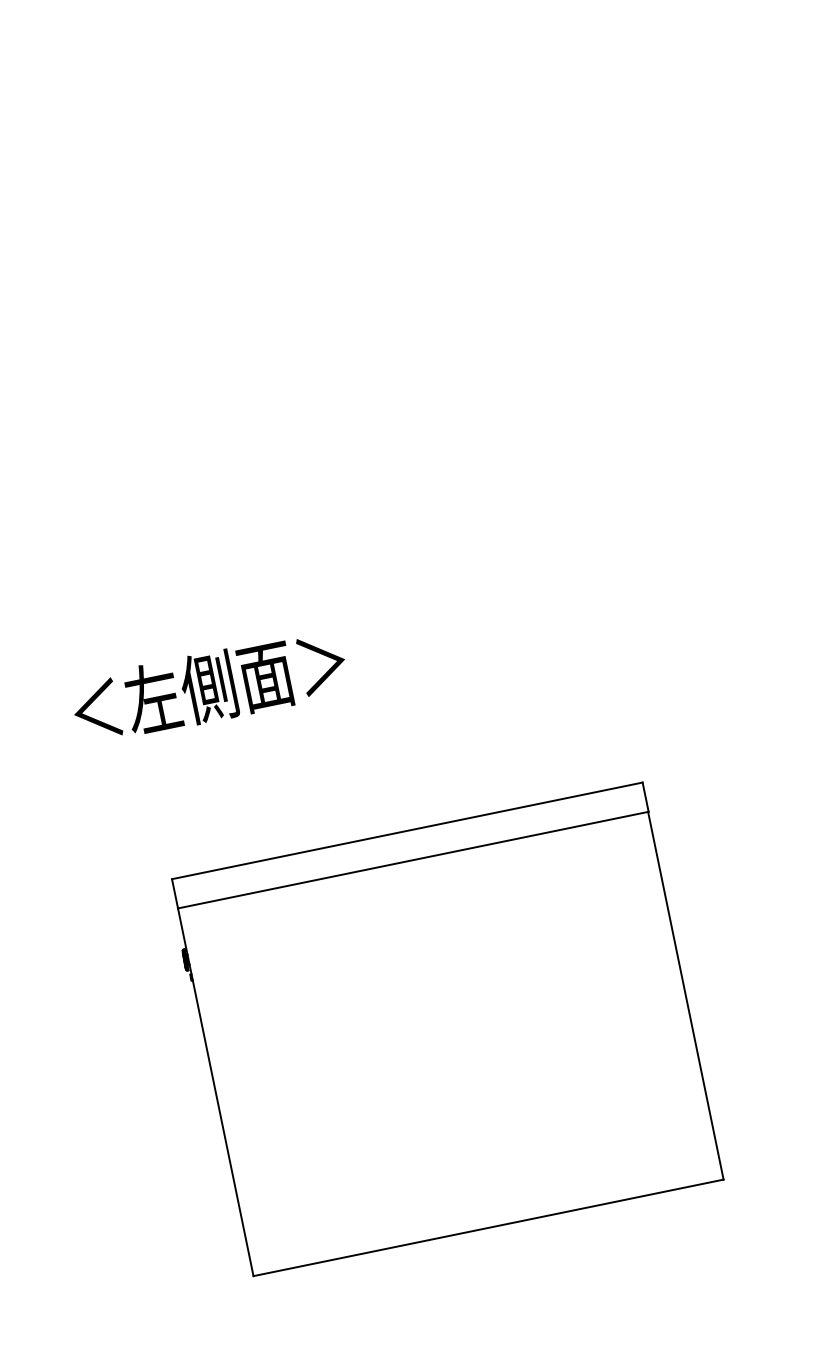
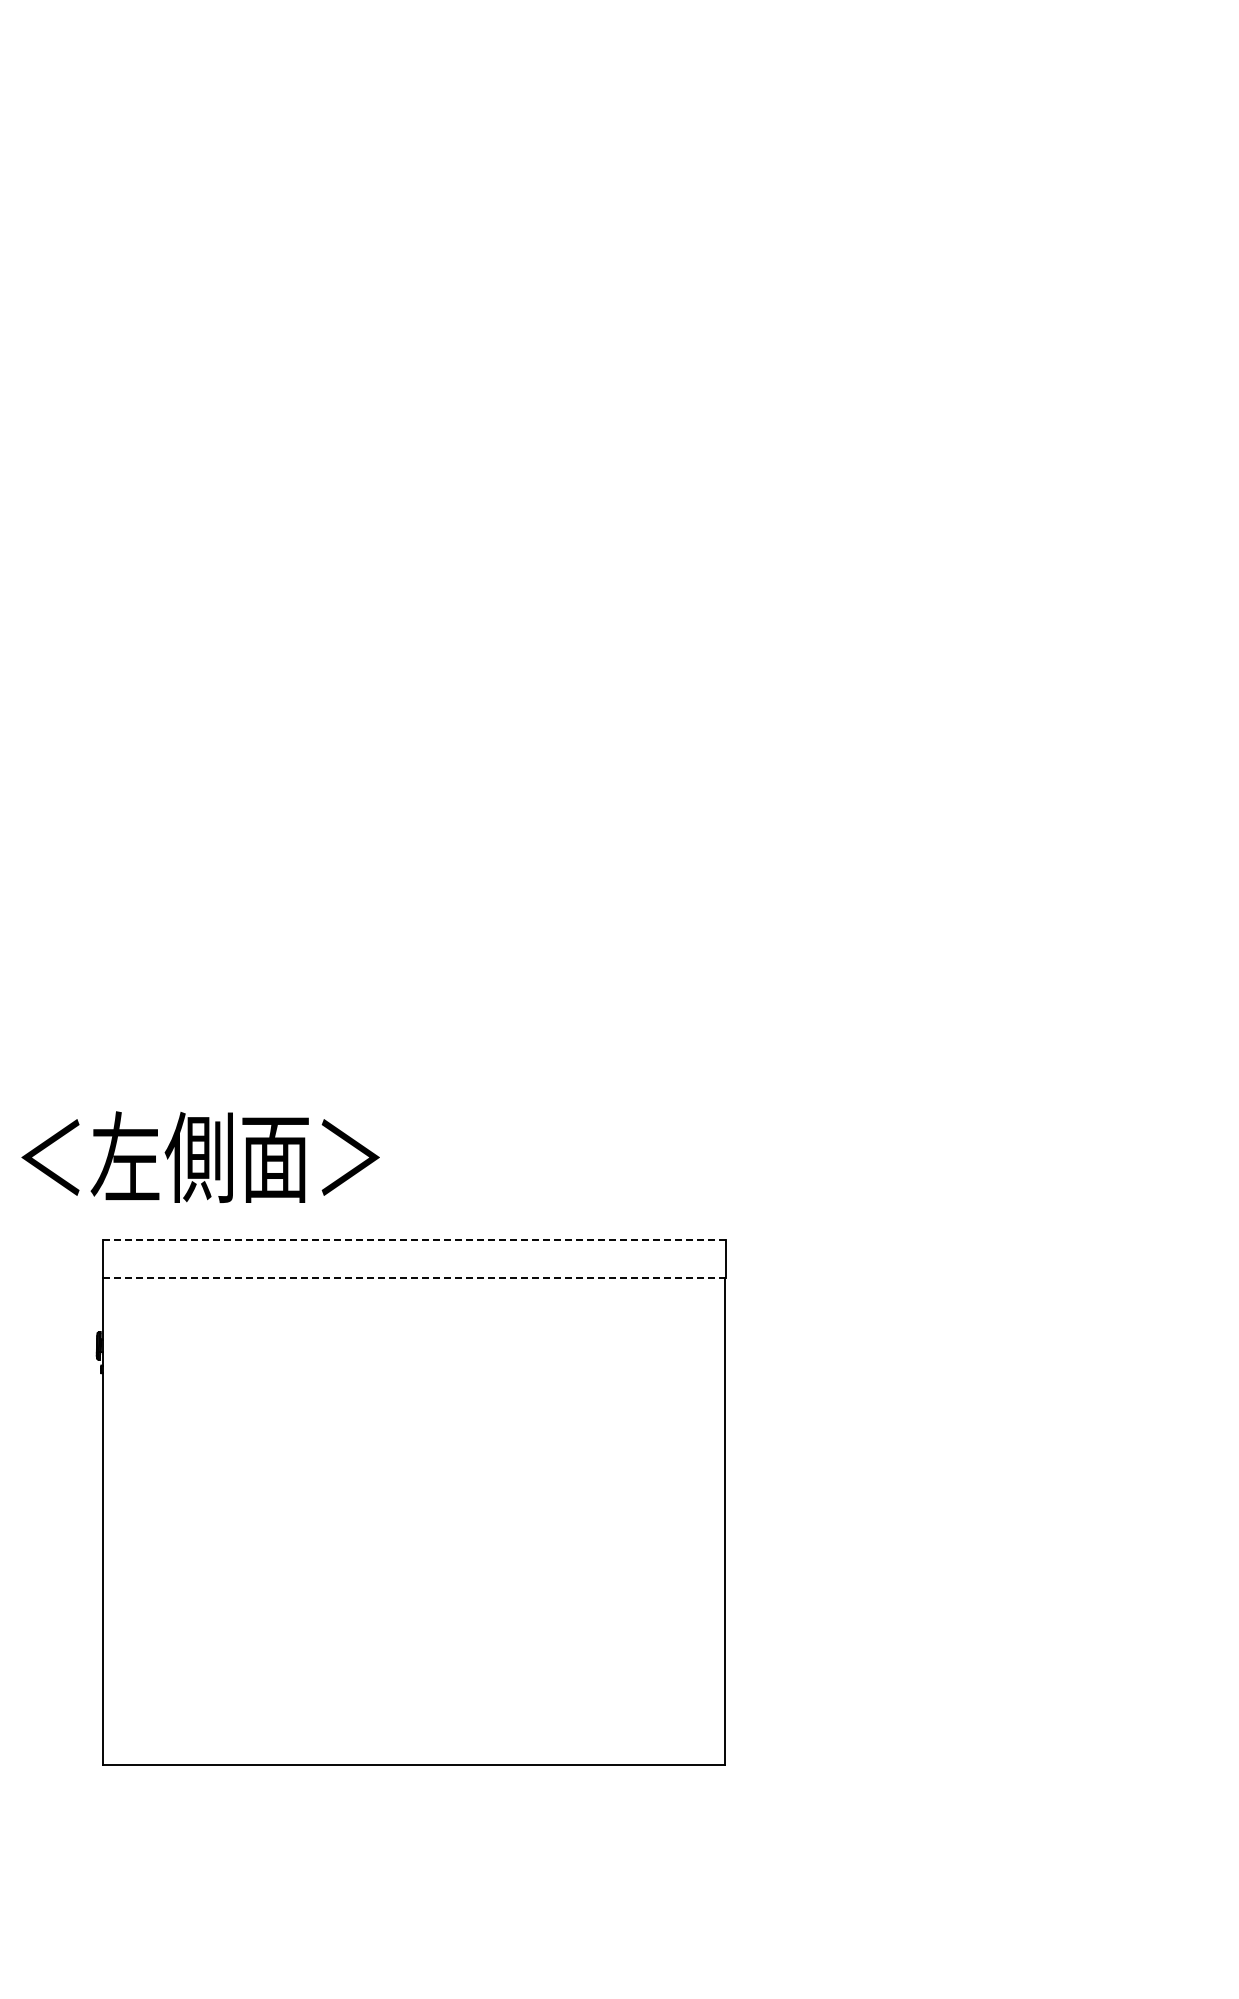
text: (209, 686) -> (200, 1156), moved
line: (407, 830) -> (414, 1239), solid -> dashed
line: (412, 860) -> (413, 1278), solid -> dashed

